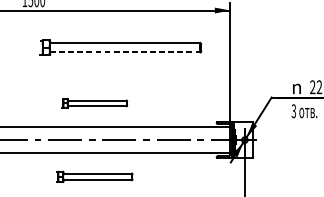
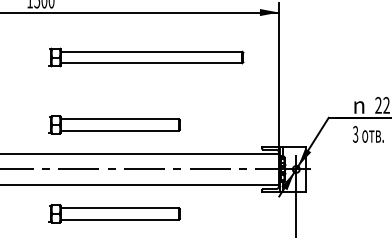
line: (125, 52) -> (151, 63), dashed -> solid
part: (94, 103) -> (114, 124), size x1.67
part: (94, 176) -> (114, 213), size x1.43

